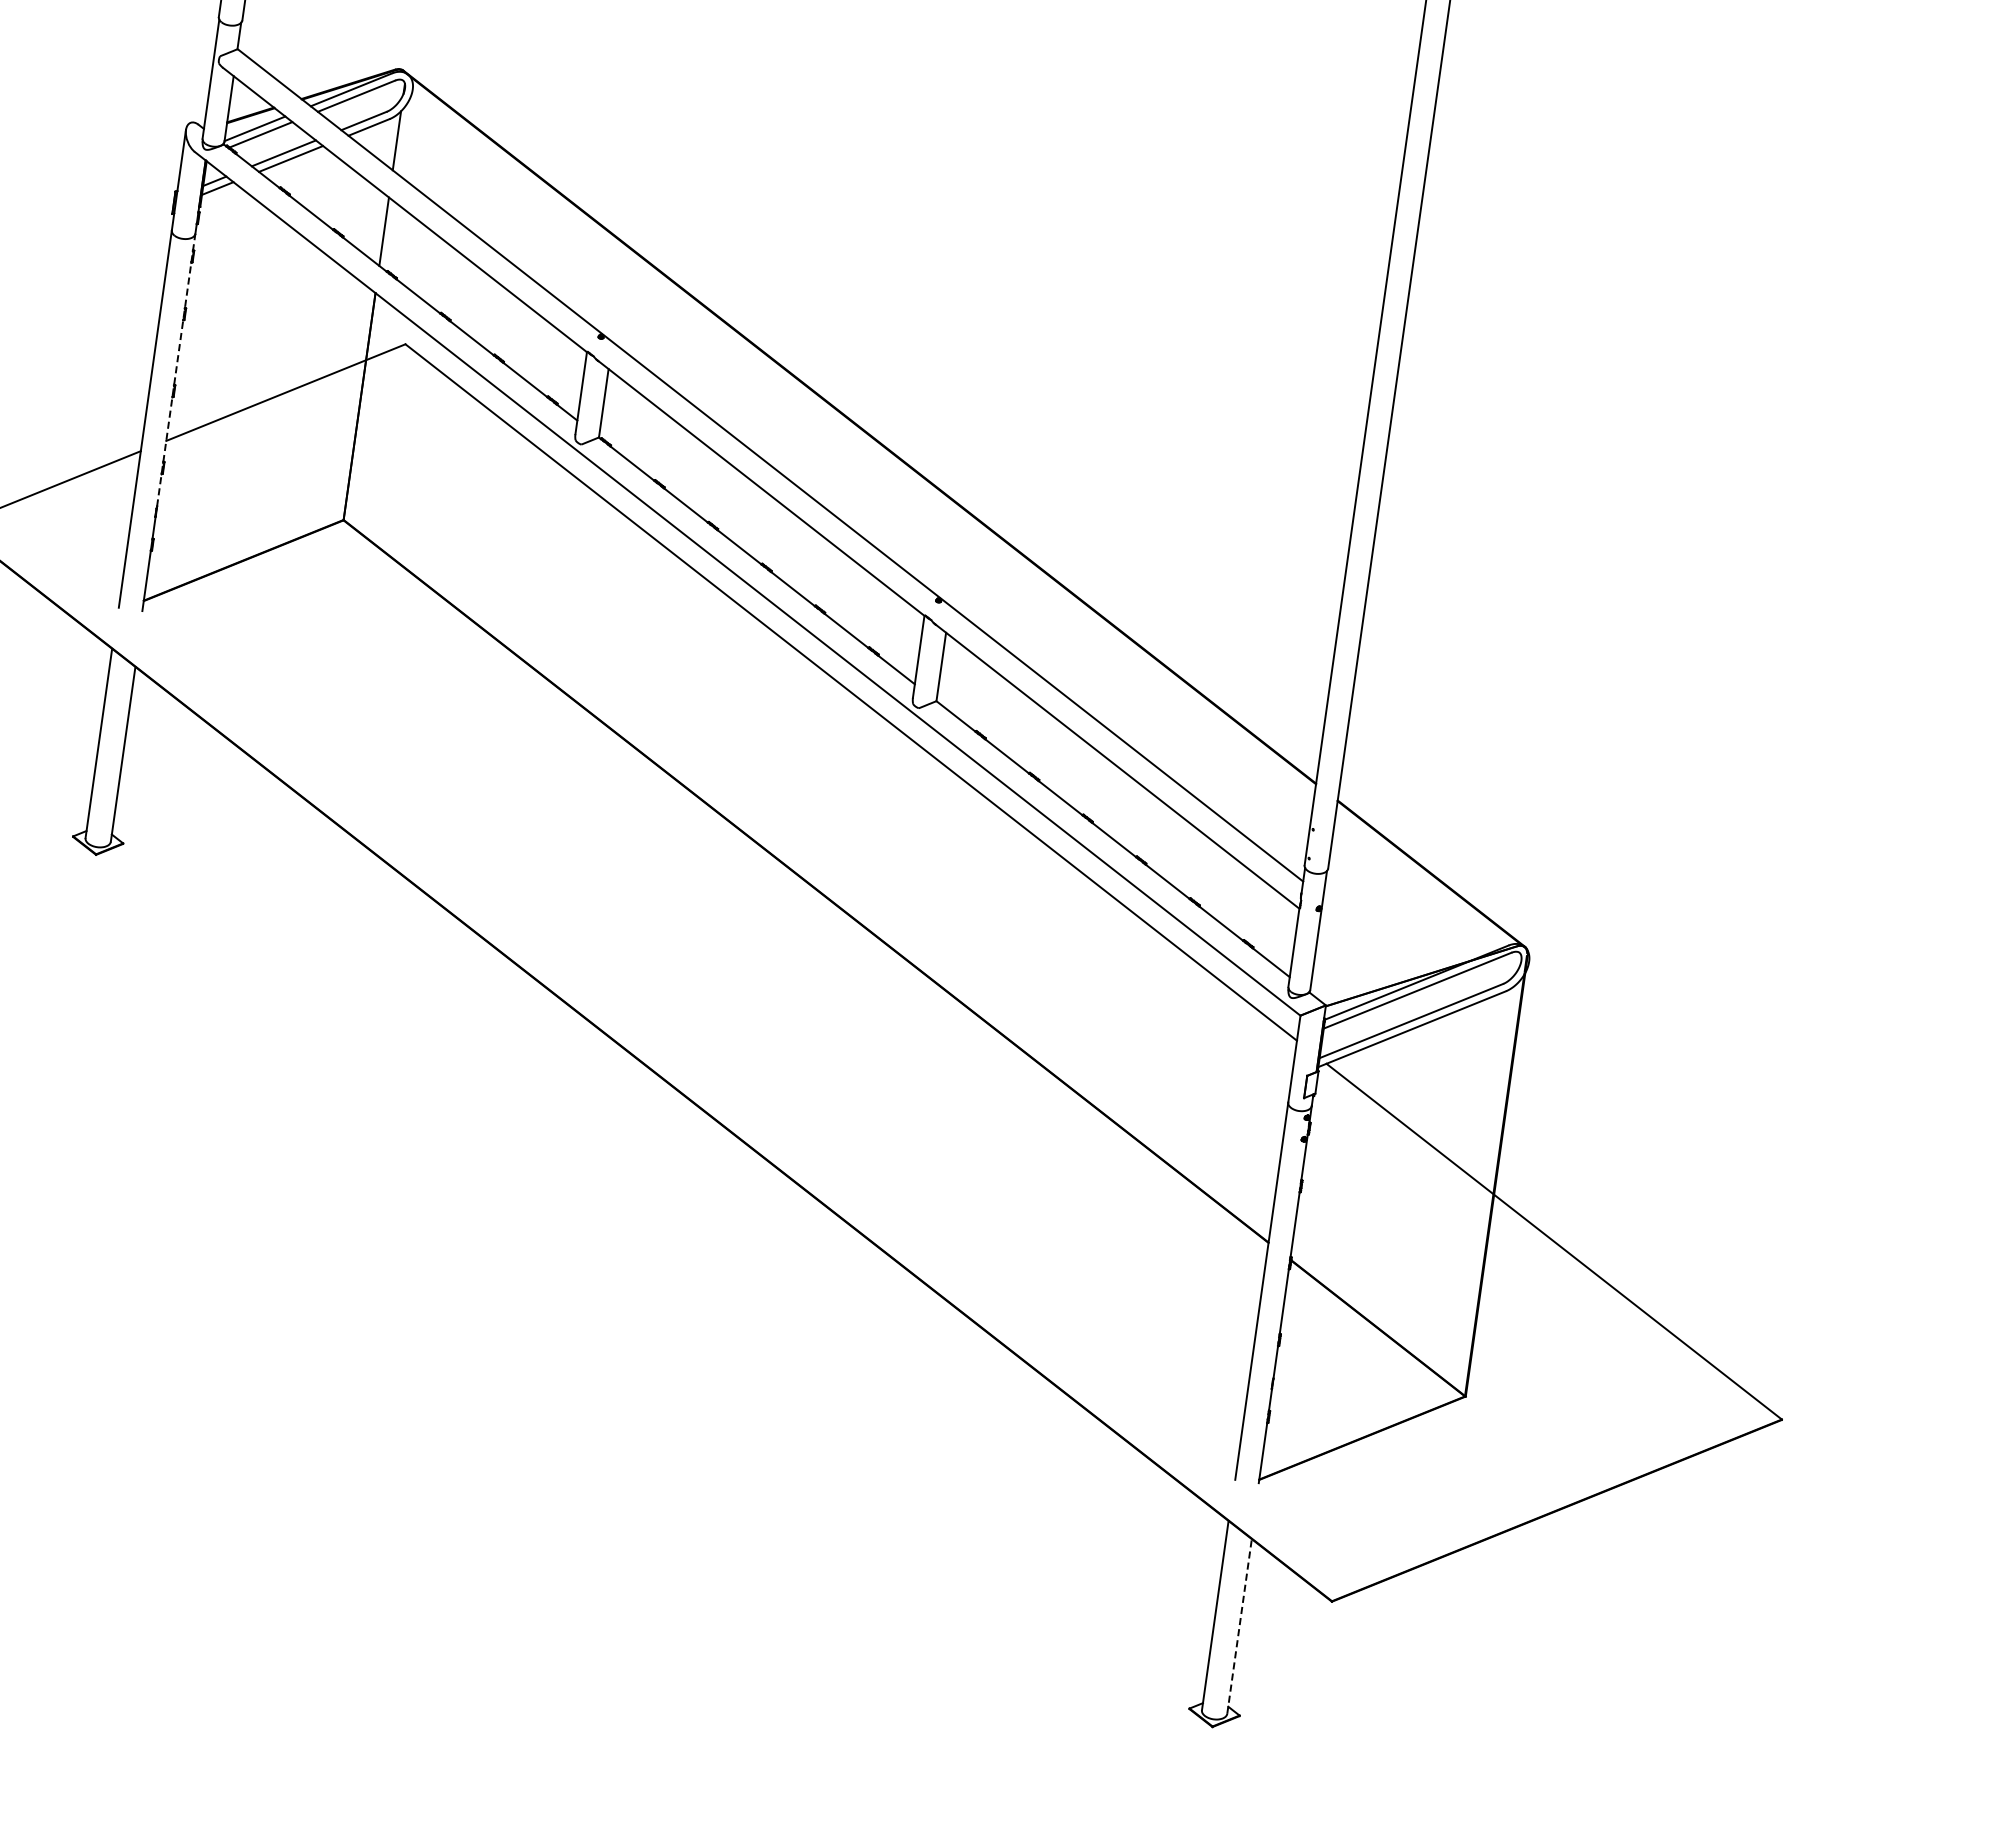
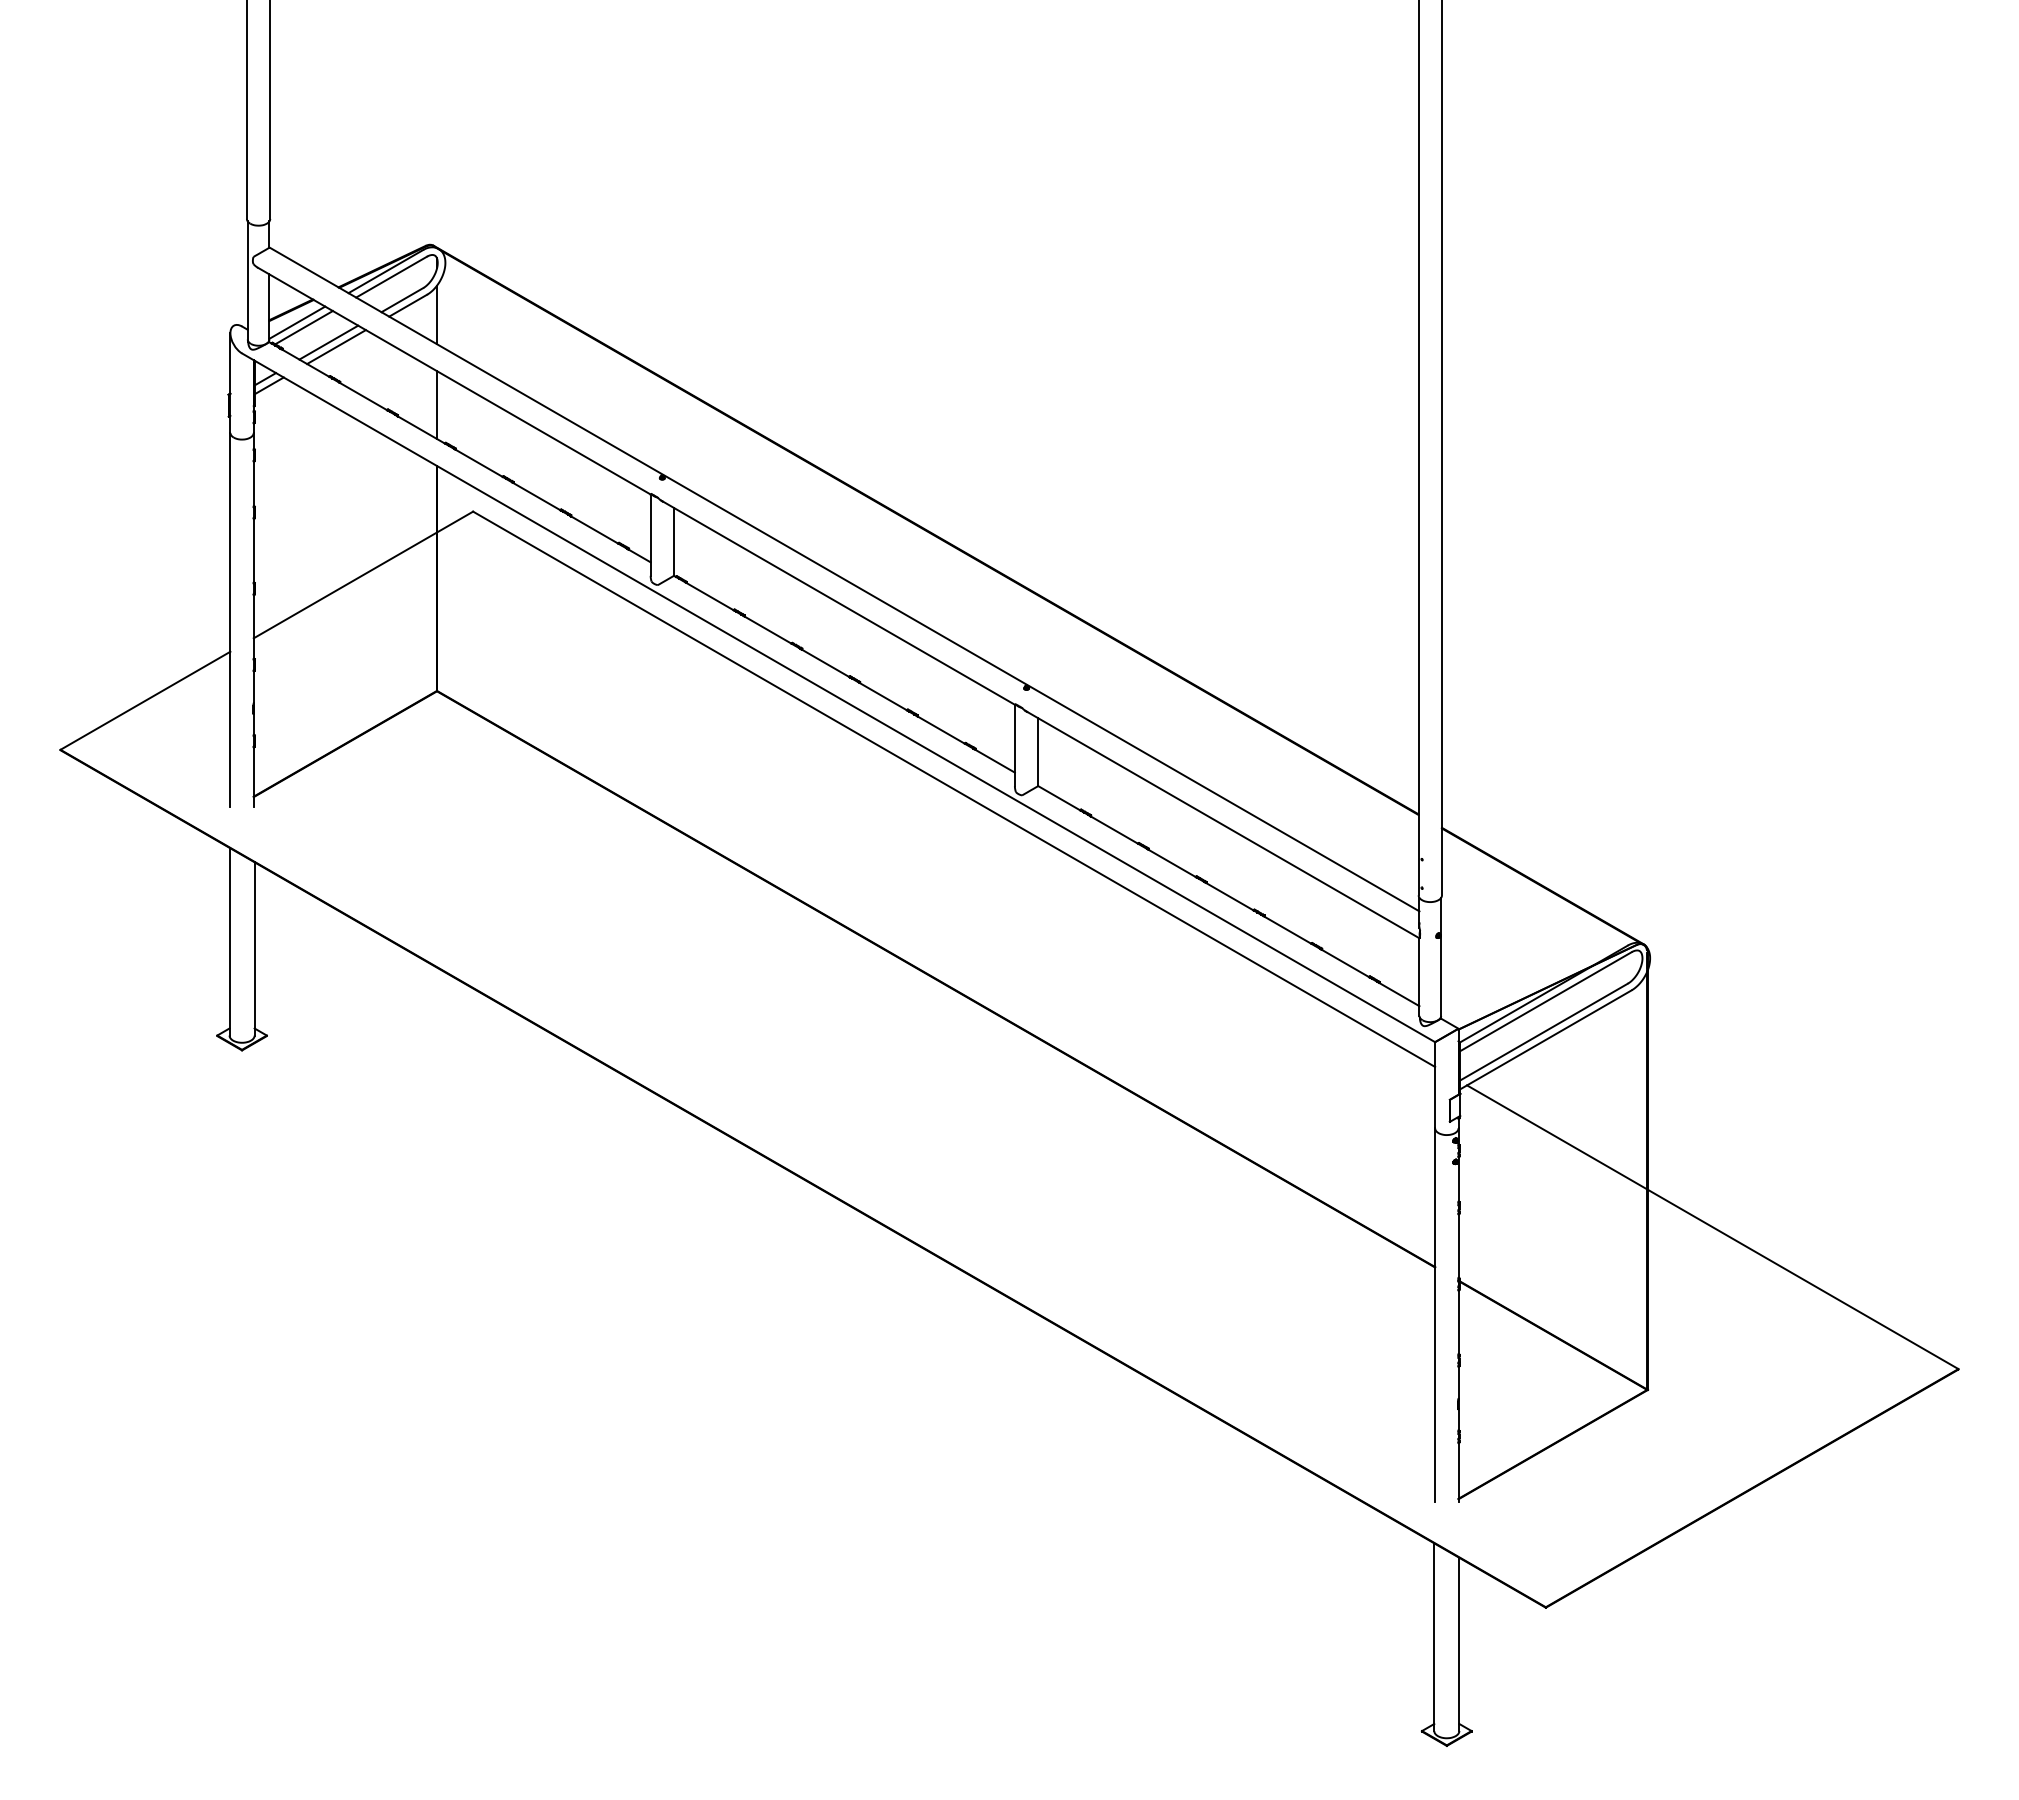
line: (176, 369) -> (253, 567), dashed -> solid
line: (1239, 1626) -> (1459, 1644), dashed -> solid

